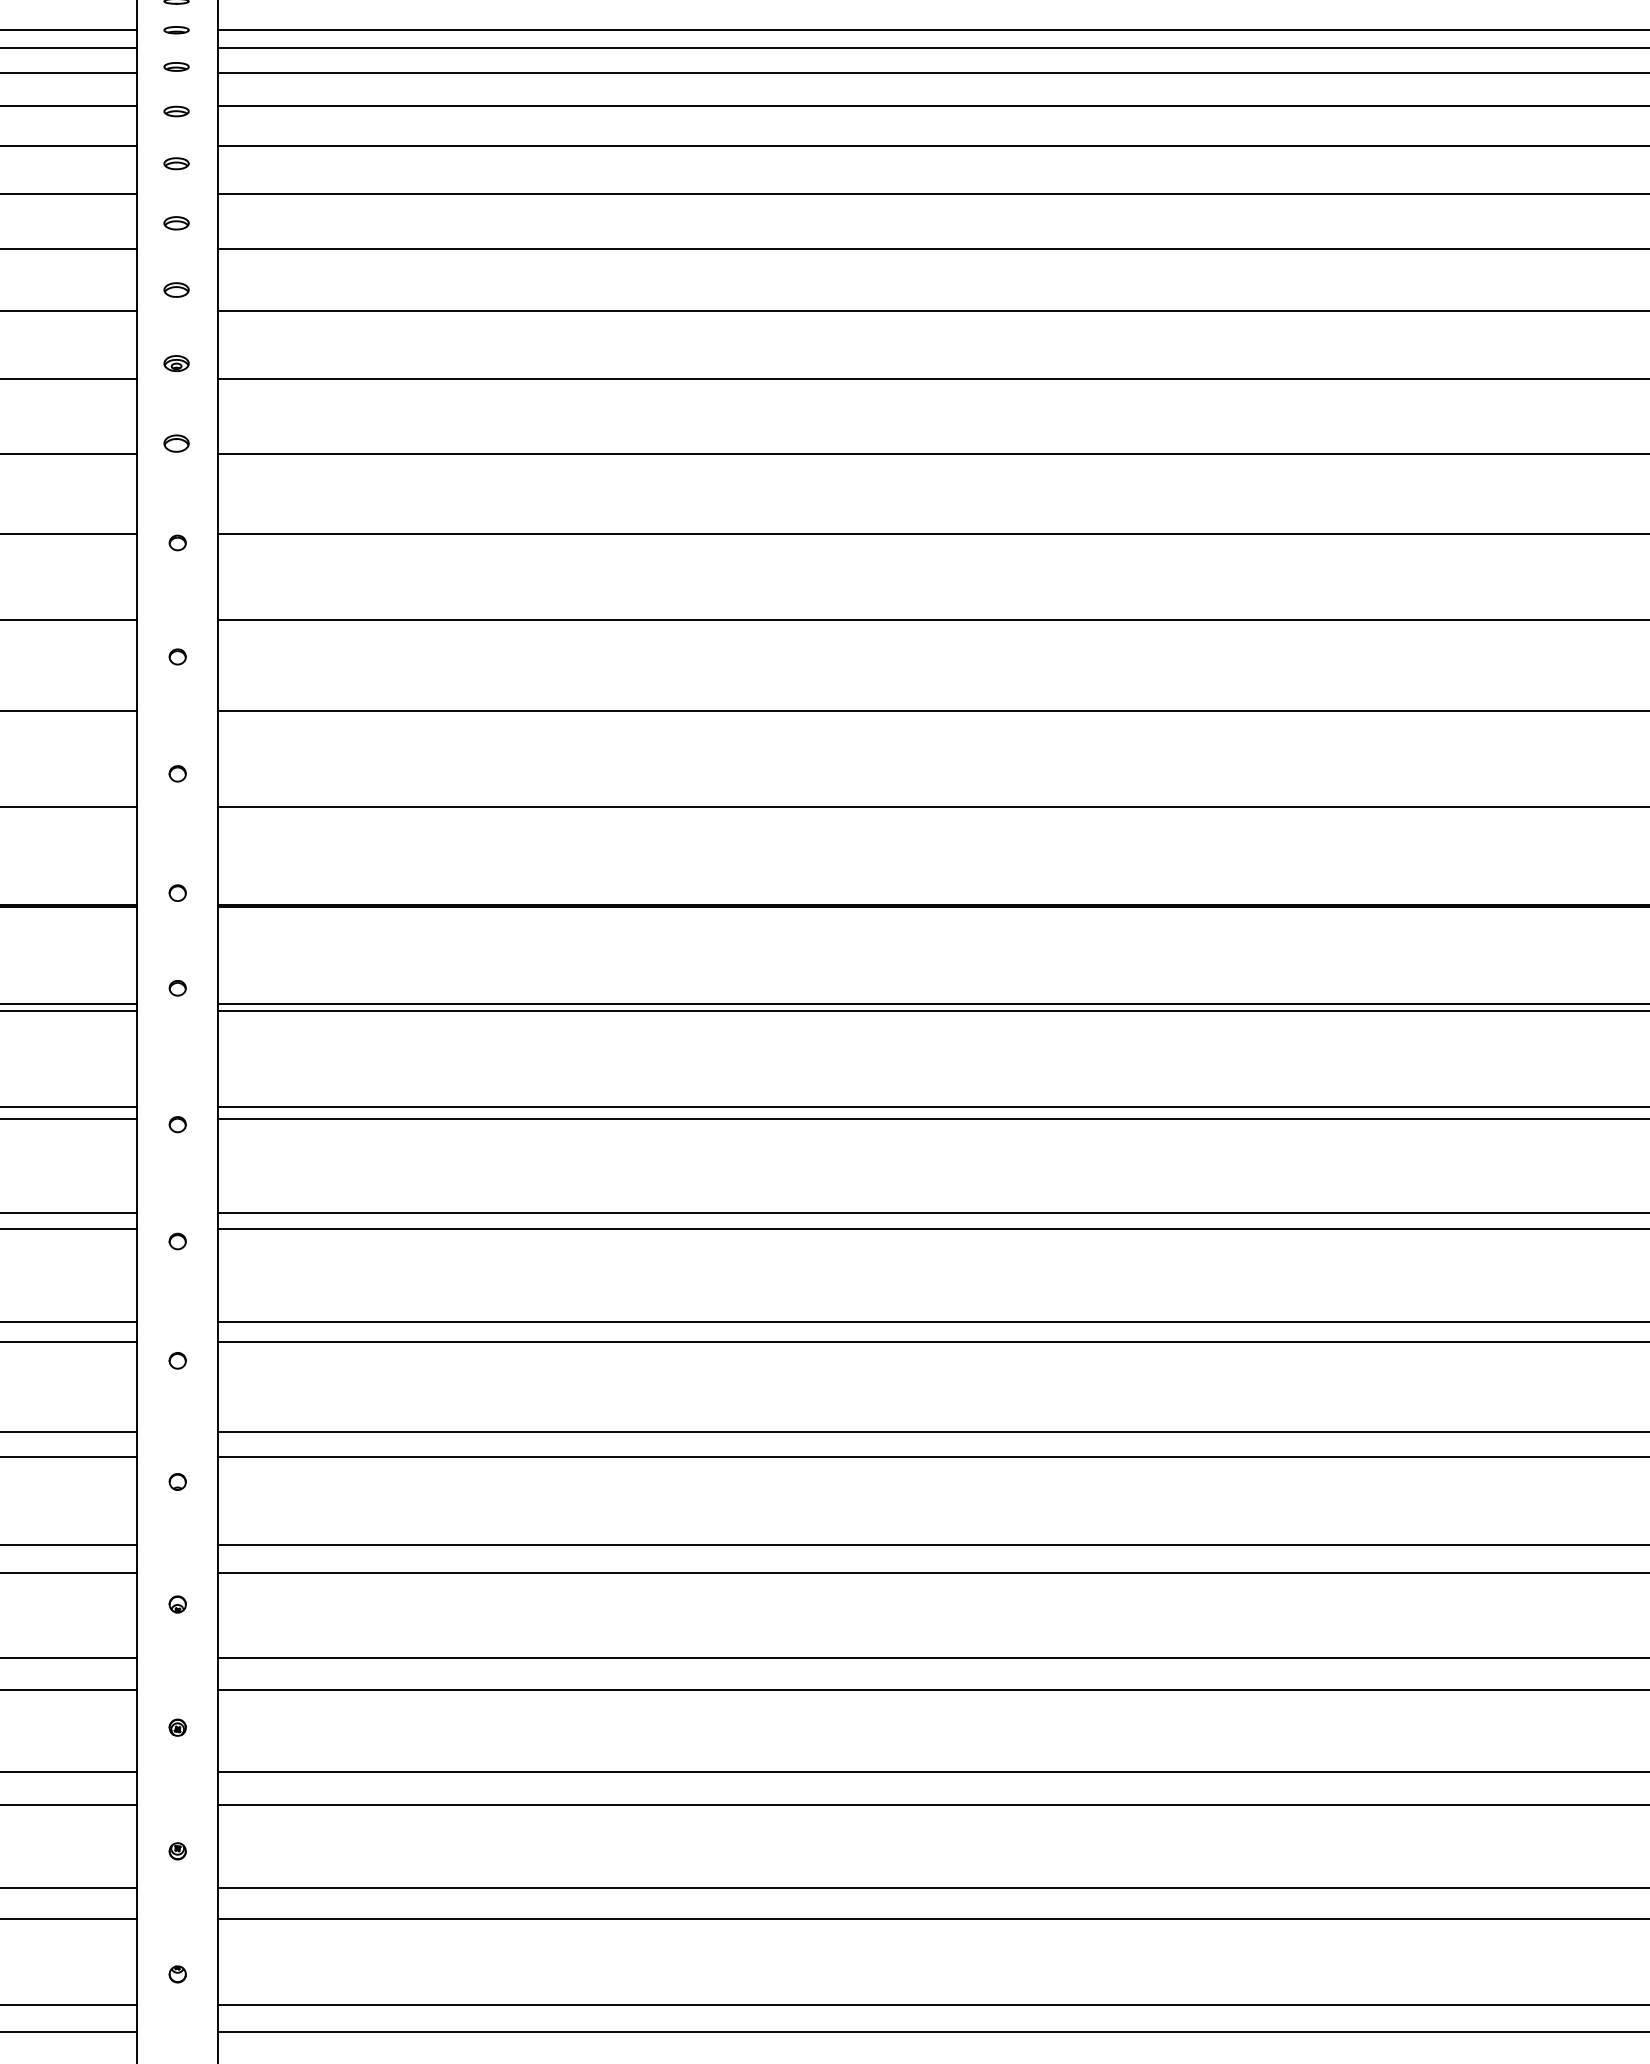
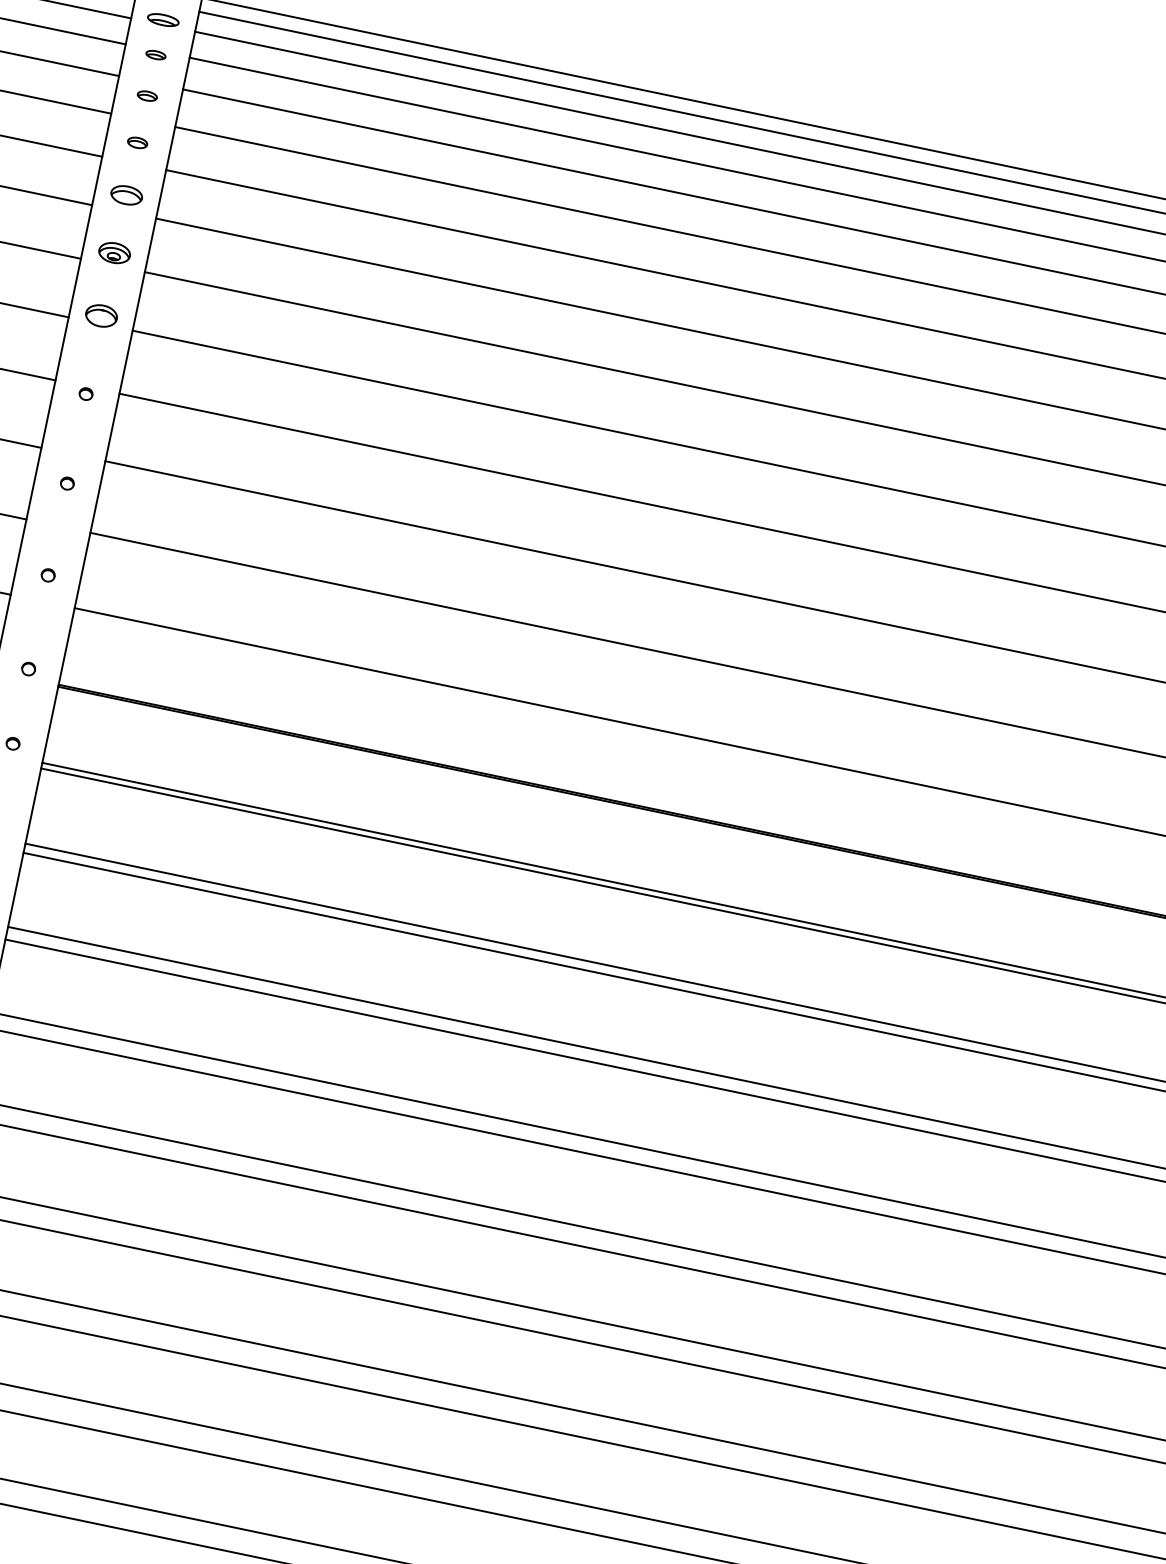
part: (176, 66) -> (163, 19), size x1.6
part: (176, 289) -> (126, 194), size x1.6
part: (176, 363) -> (114, 252), size x1.6
part: (176, 443) -> (101, 315), size x1.6

